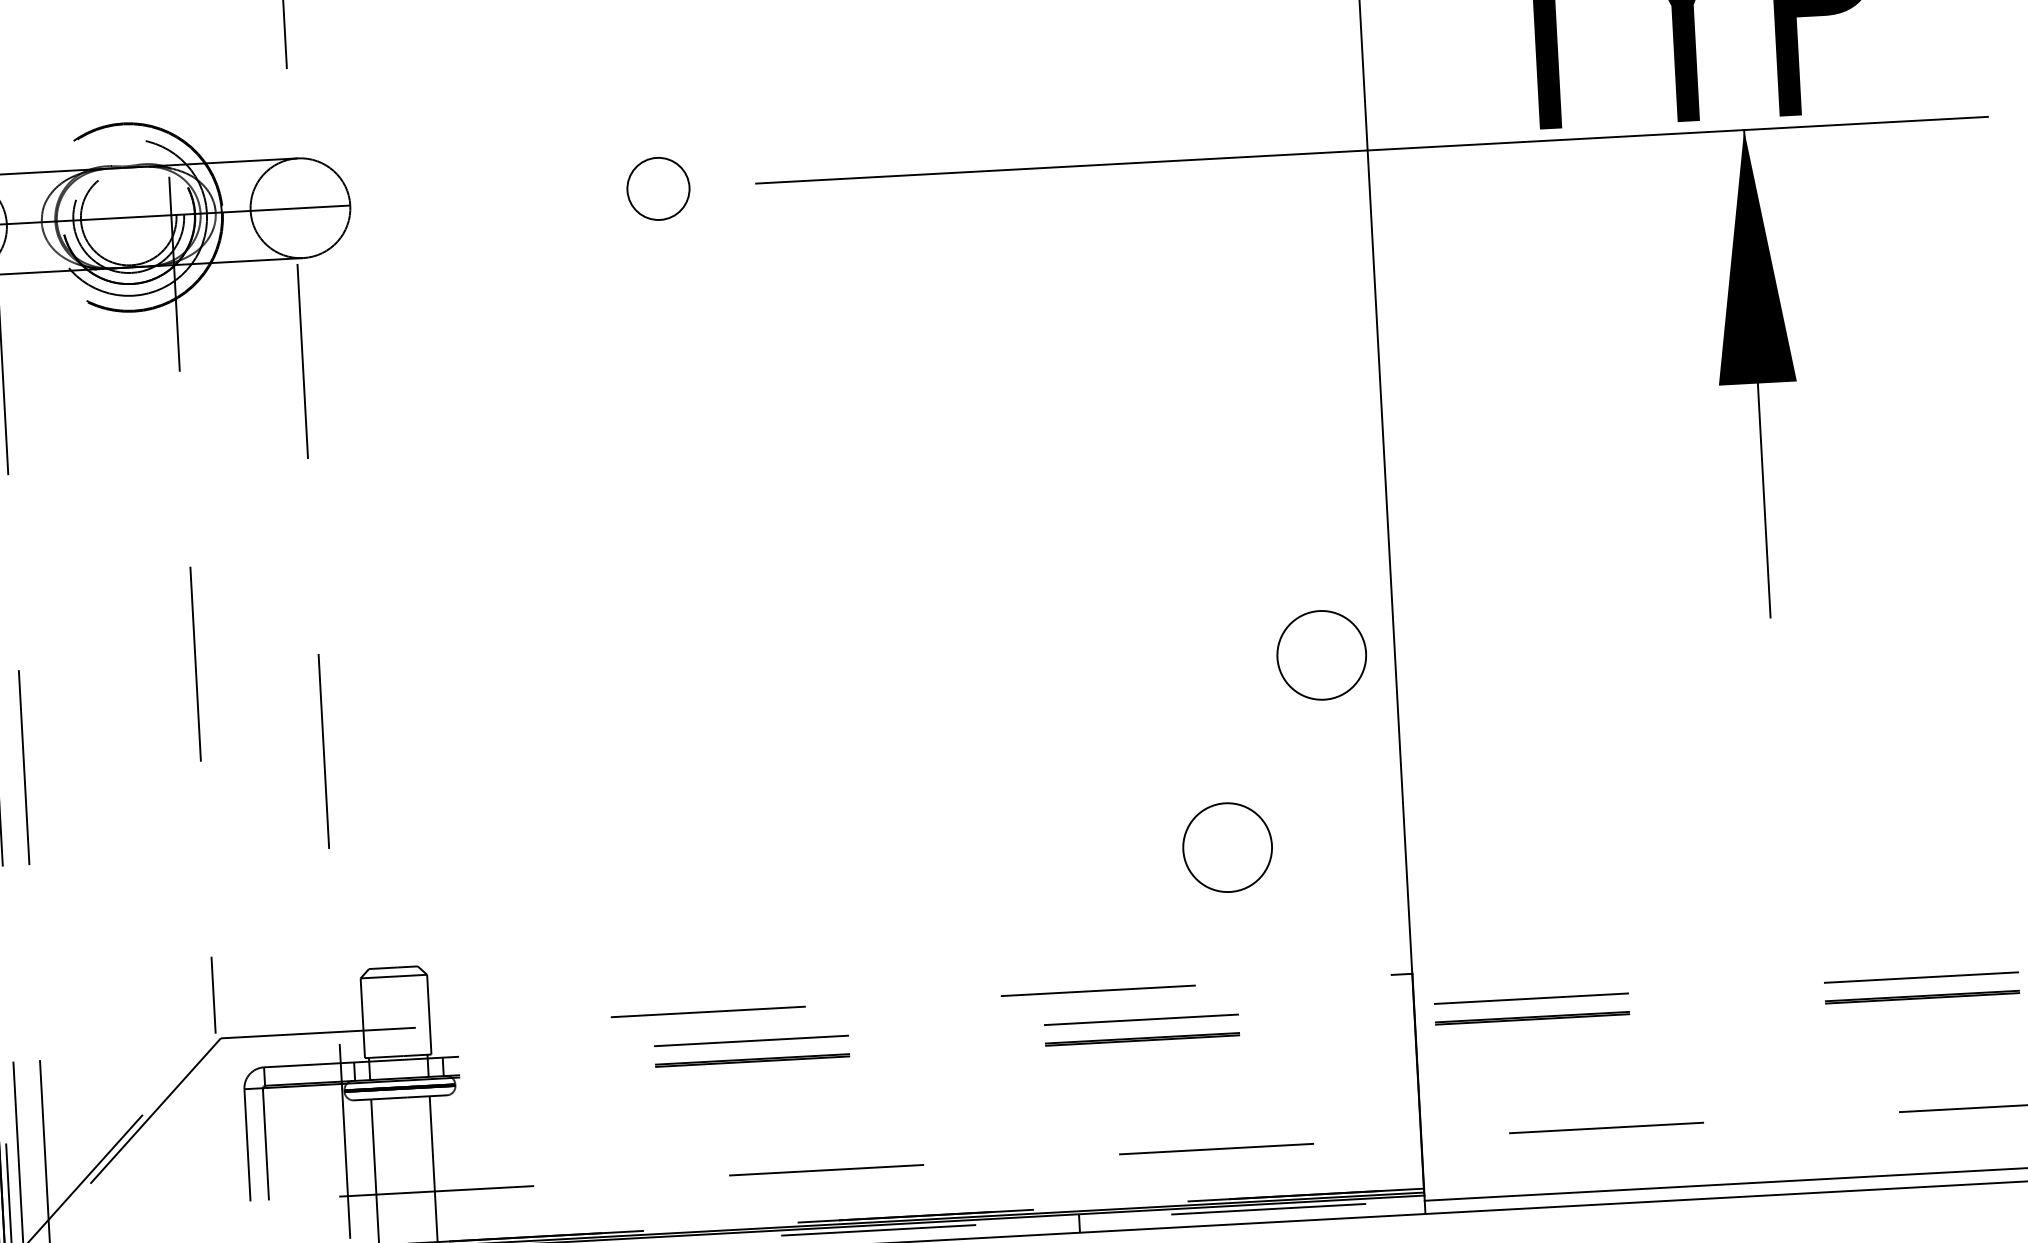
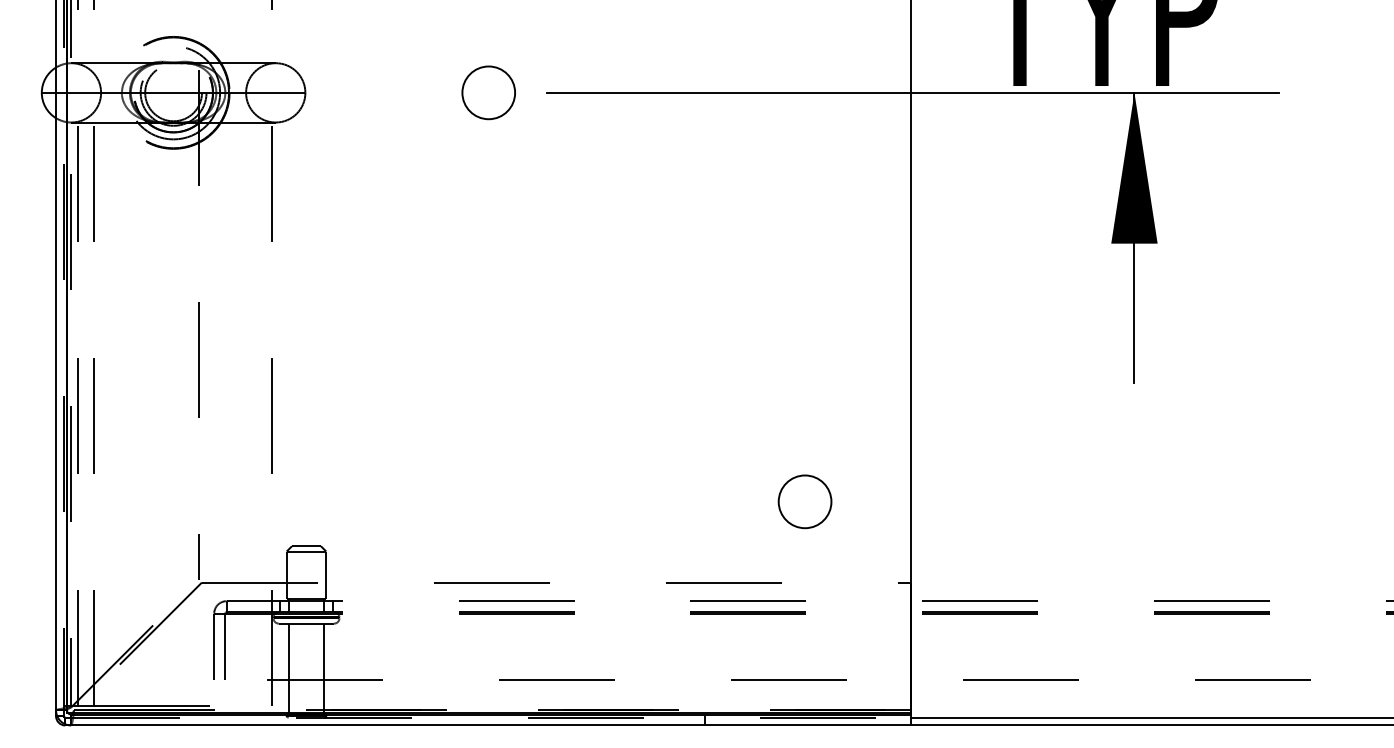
circle: (658, 188) -> (488, 92), size x1.43
circle: (1320, 654) -> (866, 390), removed

